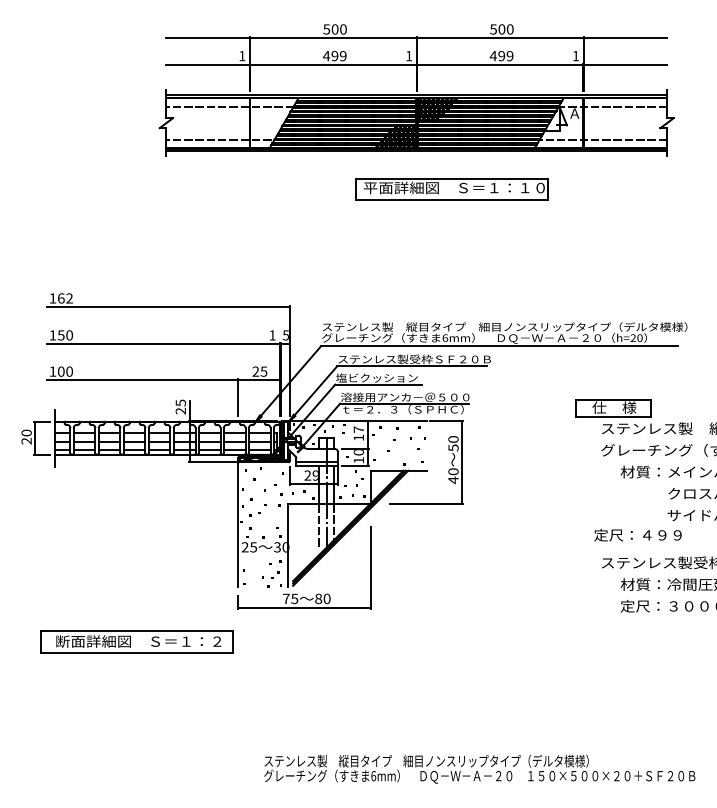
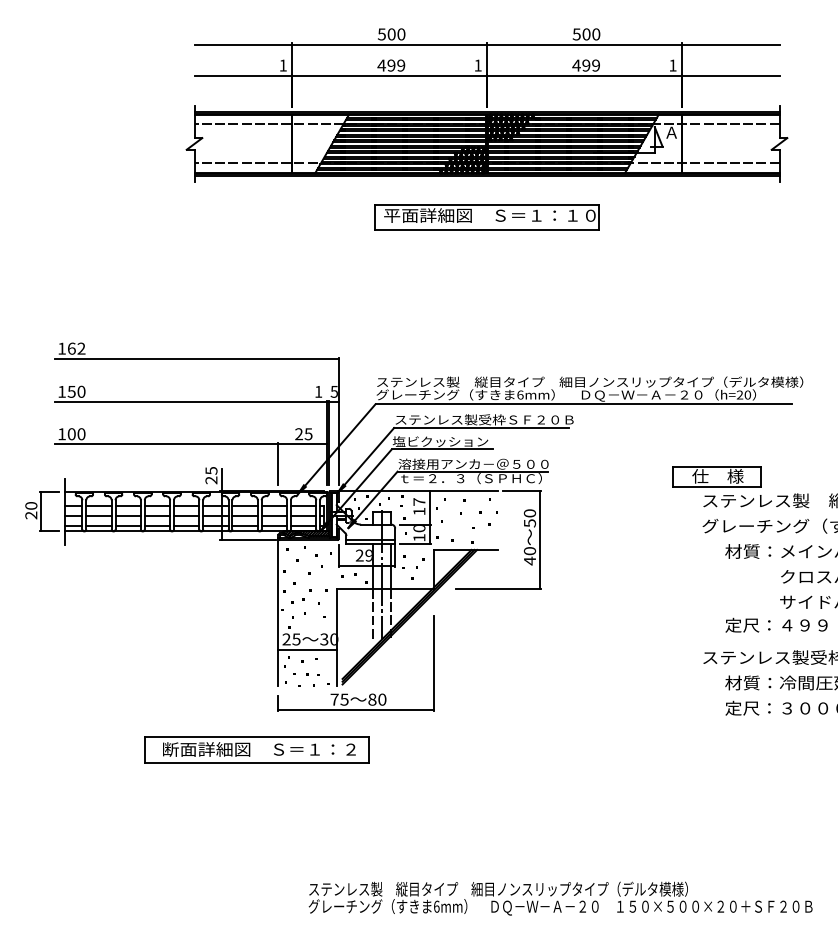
part: (451, 189) -> (486, 217), moved
text: (637, 534) -> (776, 624), moved
line: (263, 555) -> (307, 649), added
part: (136, 641) -> (256, 749), moved

